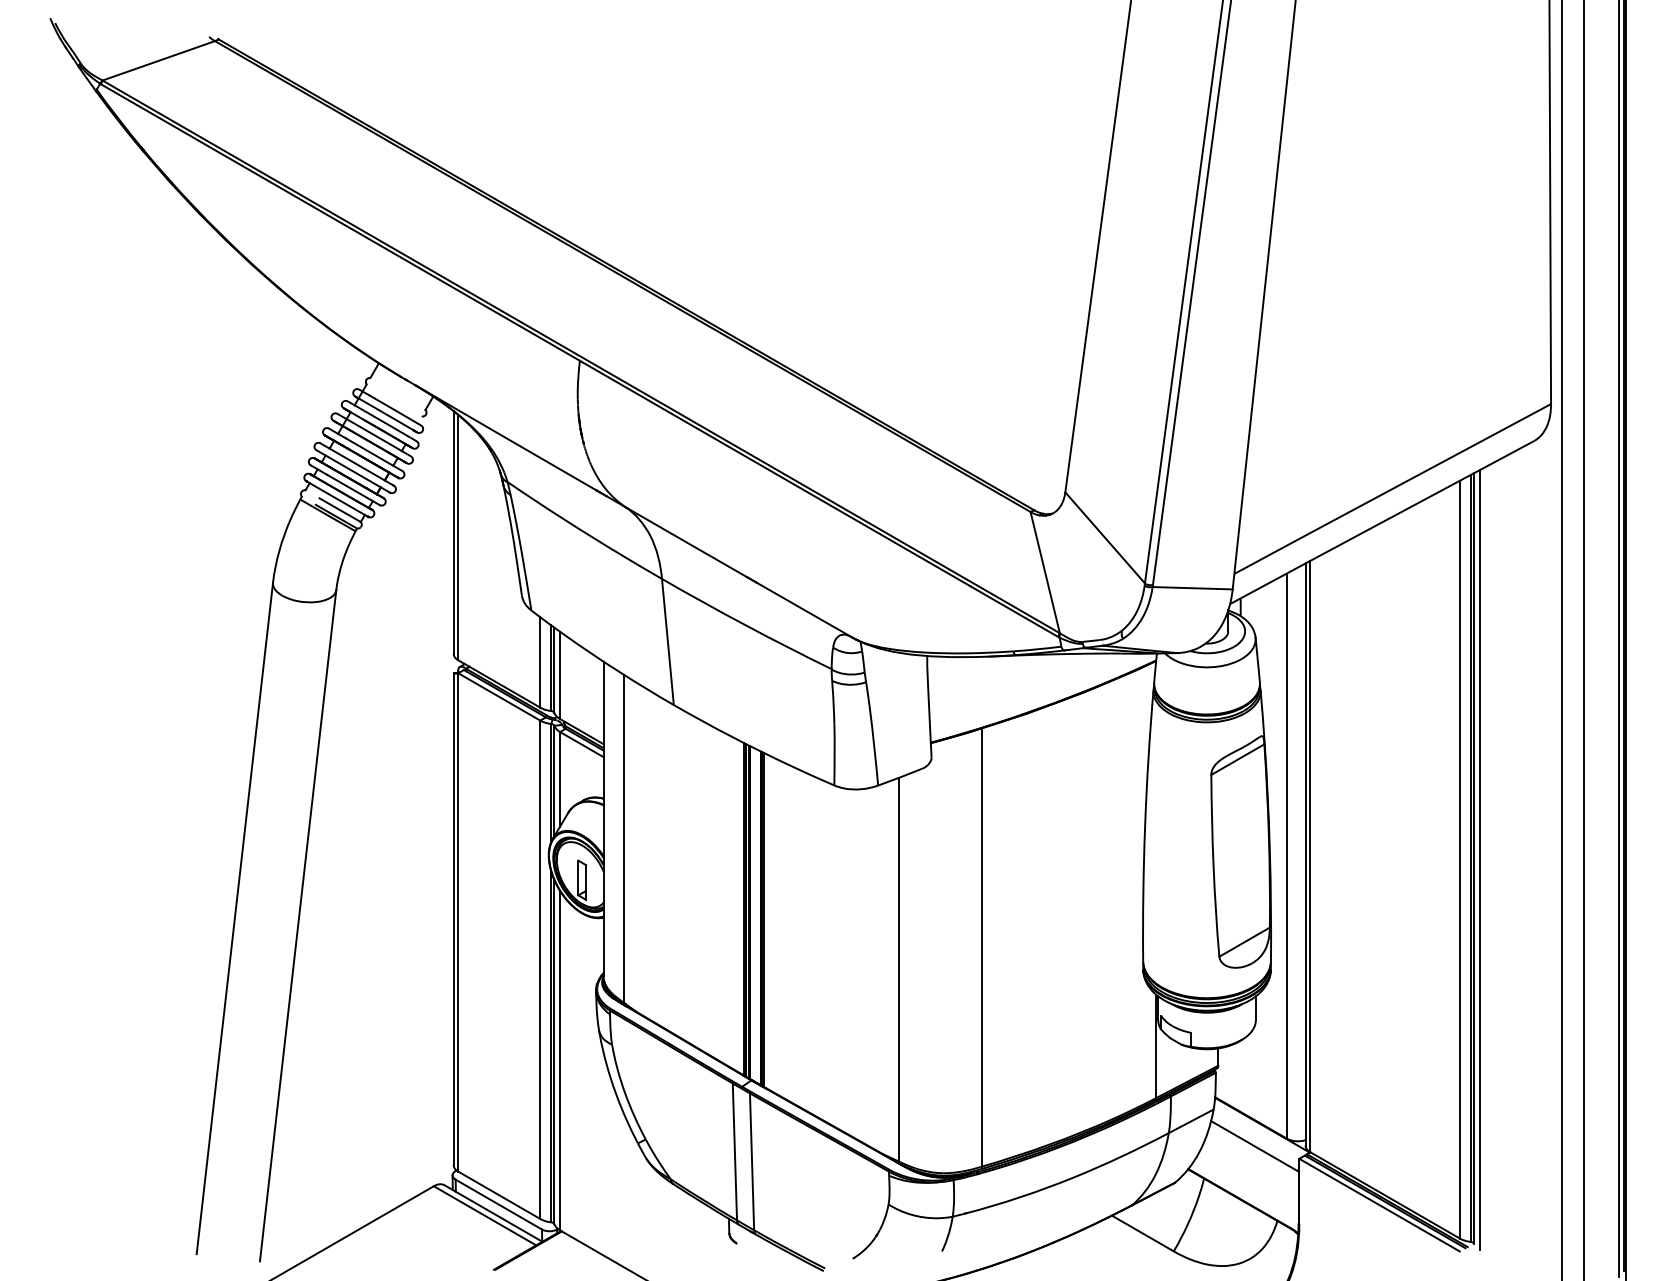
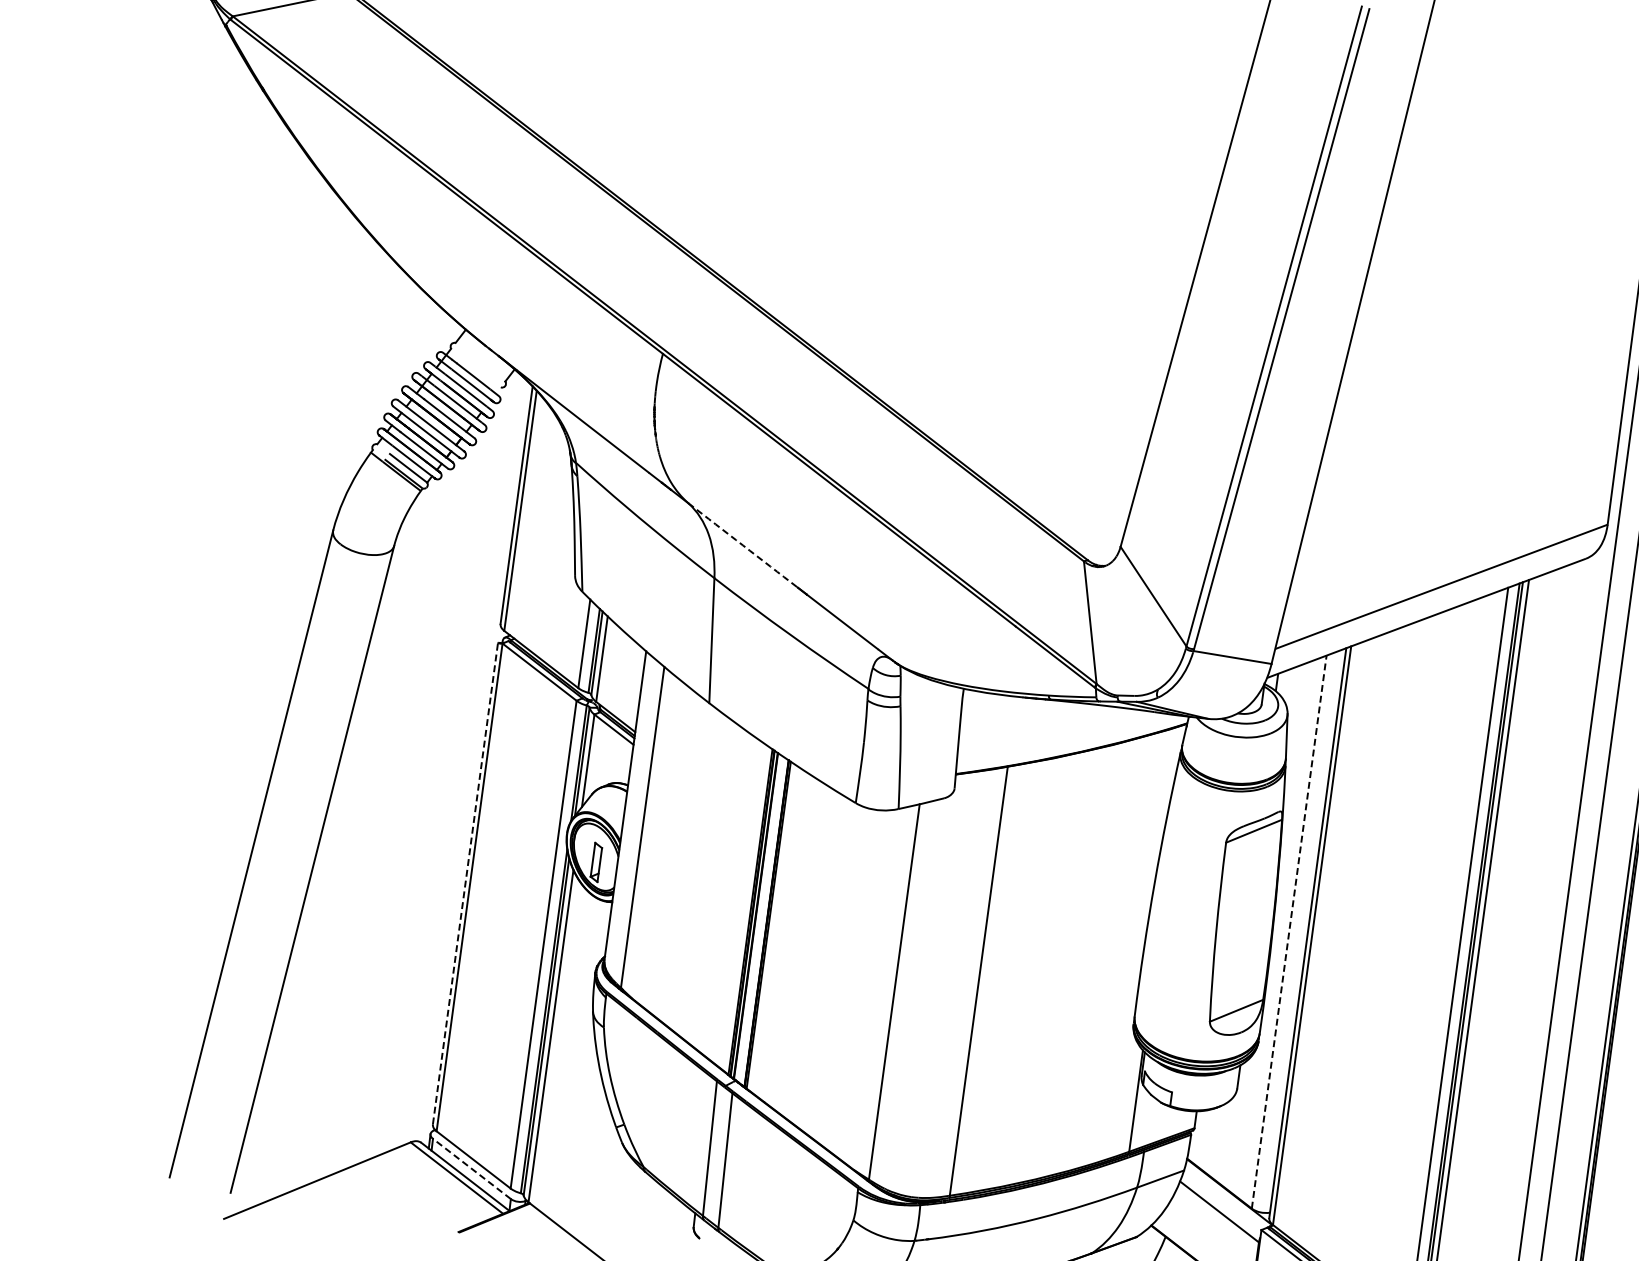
arc: (686, 542) -> (743, 545), solid -> dashed
line: (1286, 856) -> (1288, 932), solid -> dashed
line: (453, 919) -> (465, 883), solid -> dashed
line: (498, 1204) -> (471, 1168), solid -> dashed

